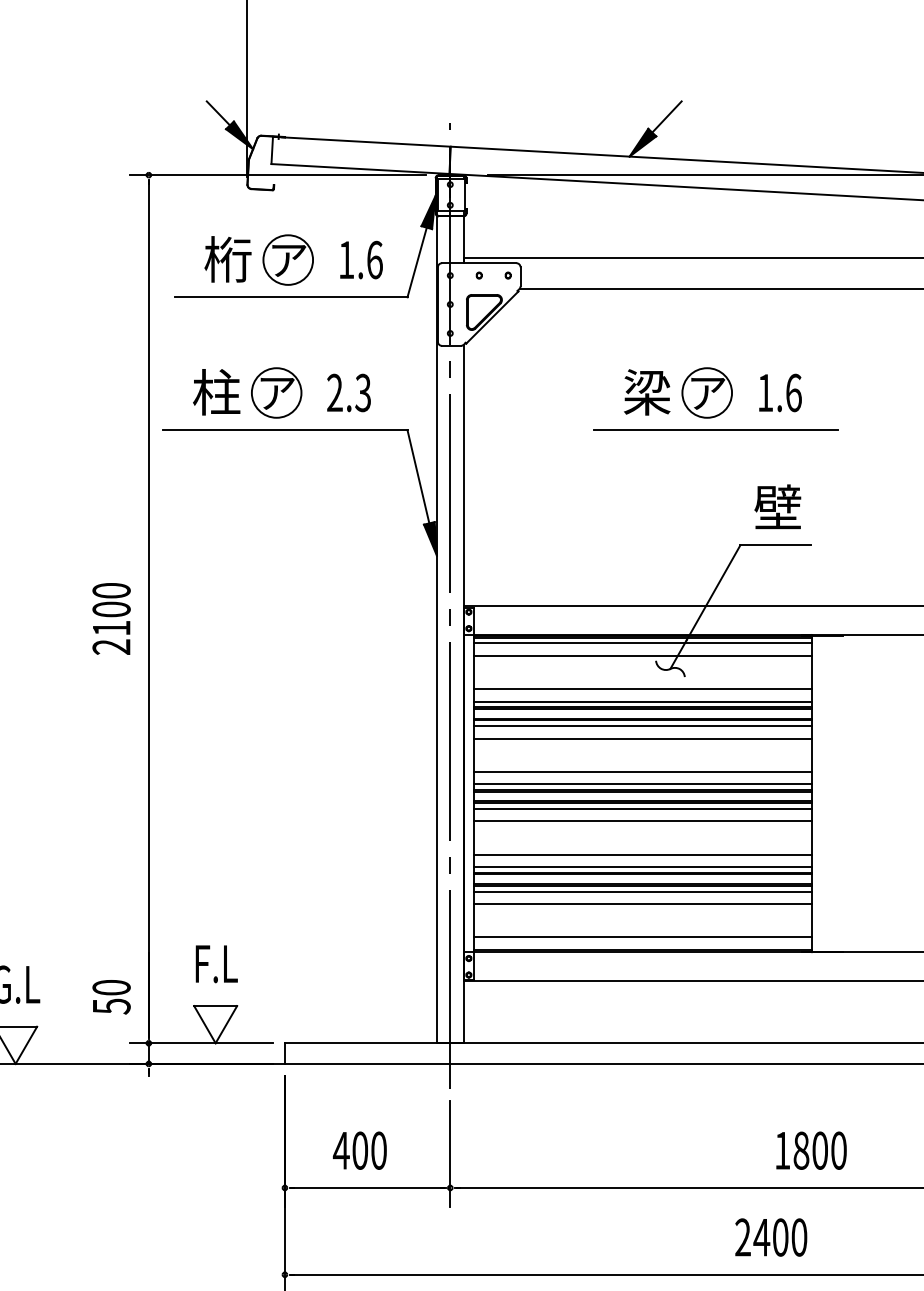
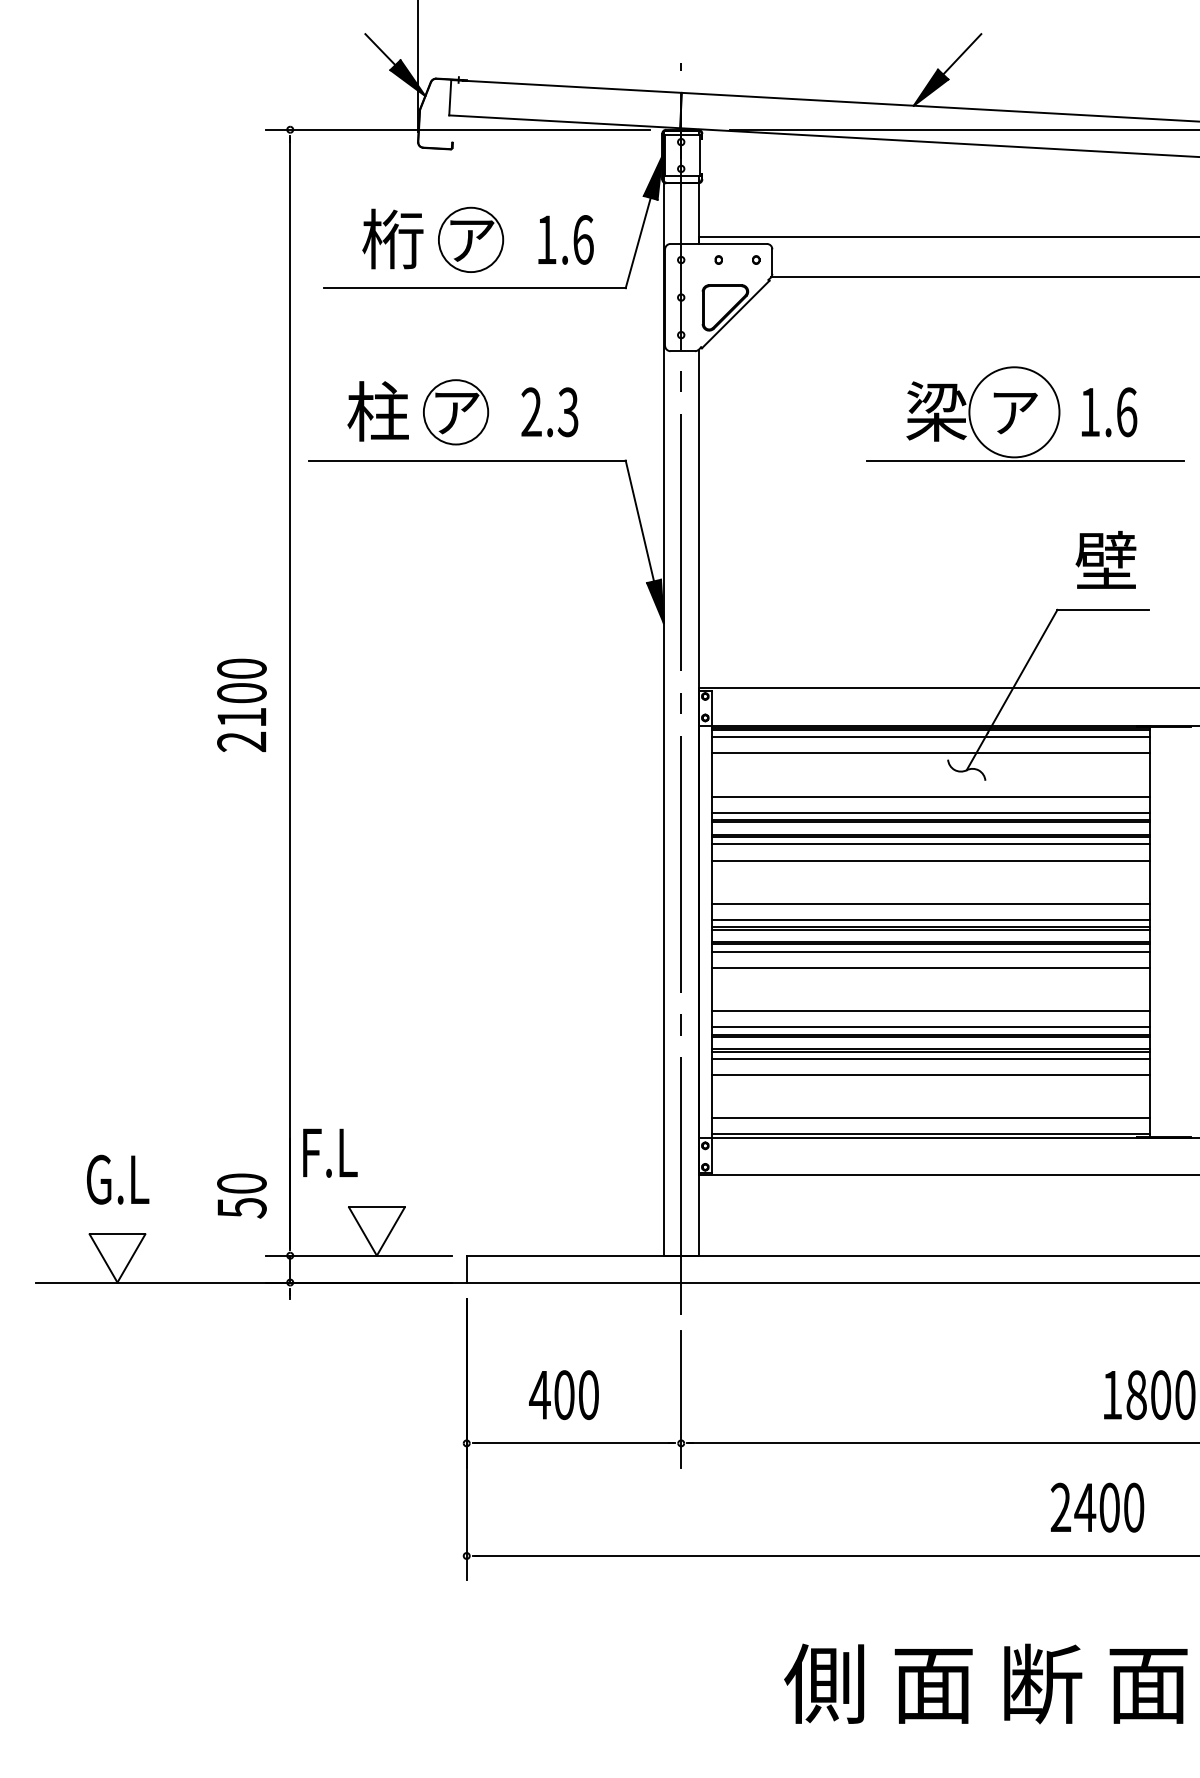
circle: (707, 393) -> (1014, 412), size x1.4
text: (216, 963) -> (330, 1152), moved

